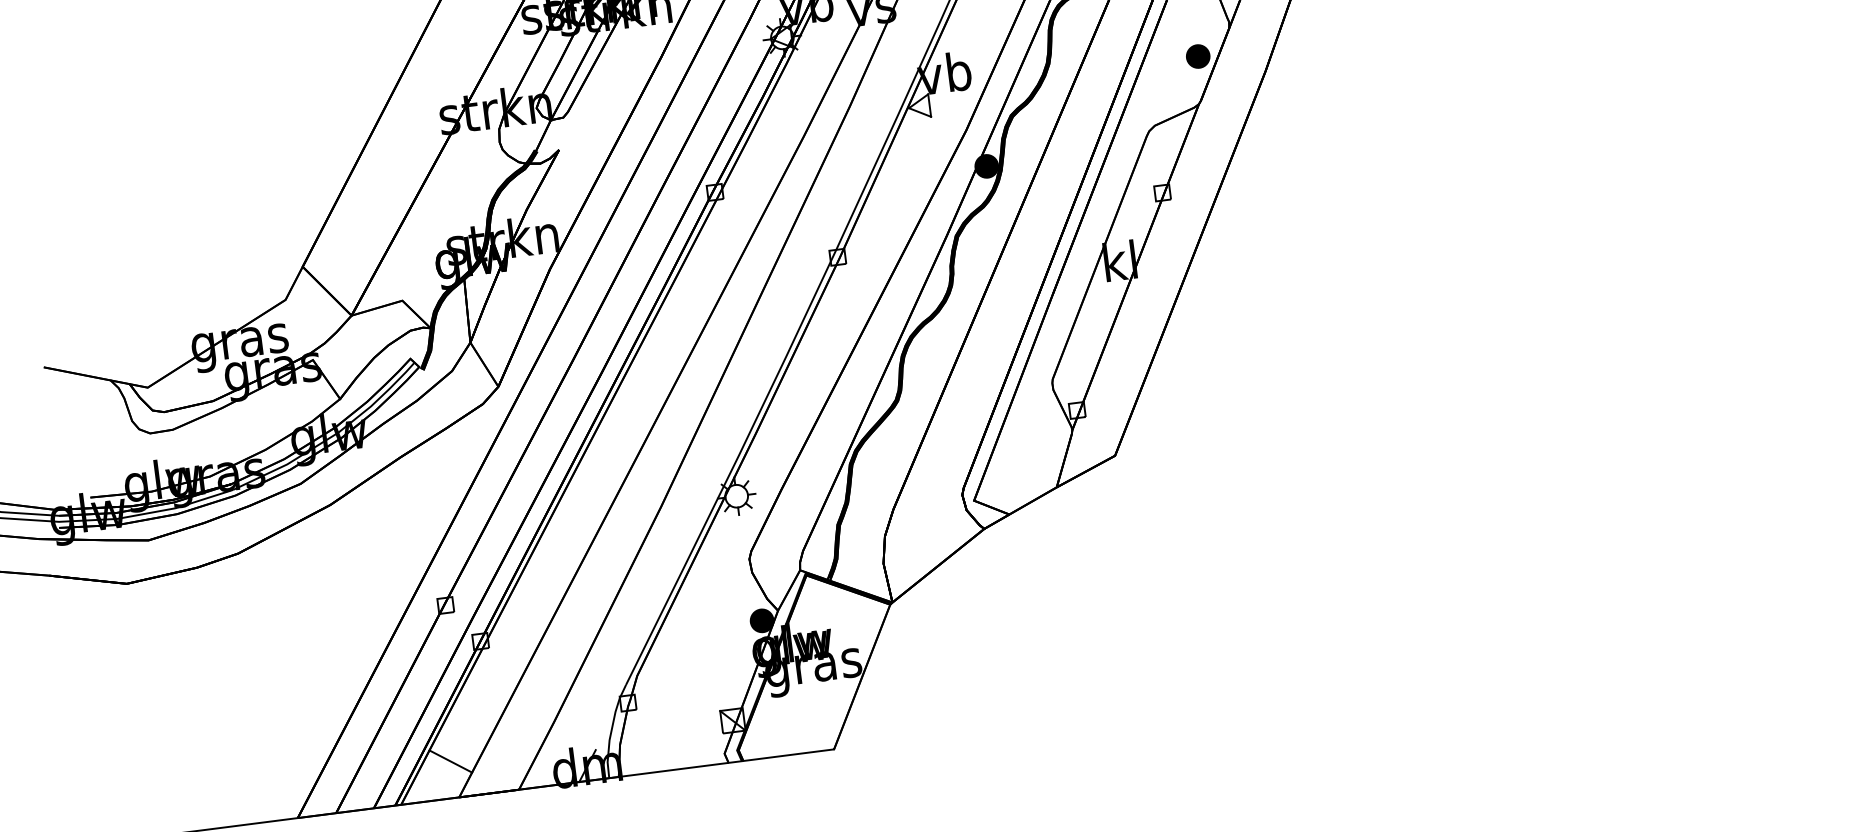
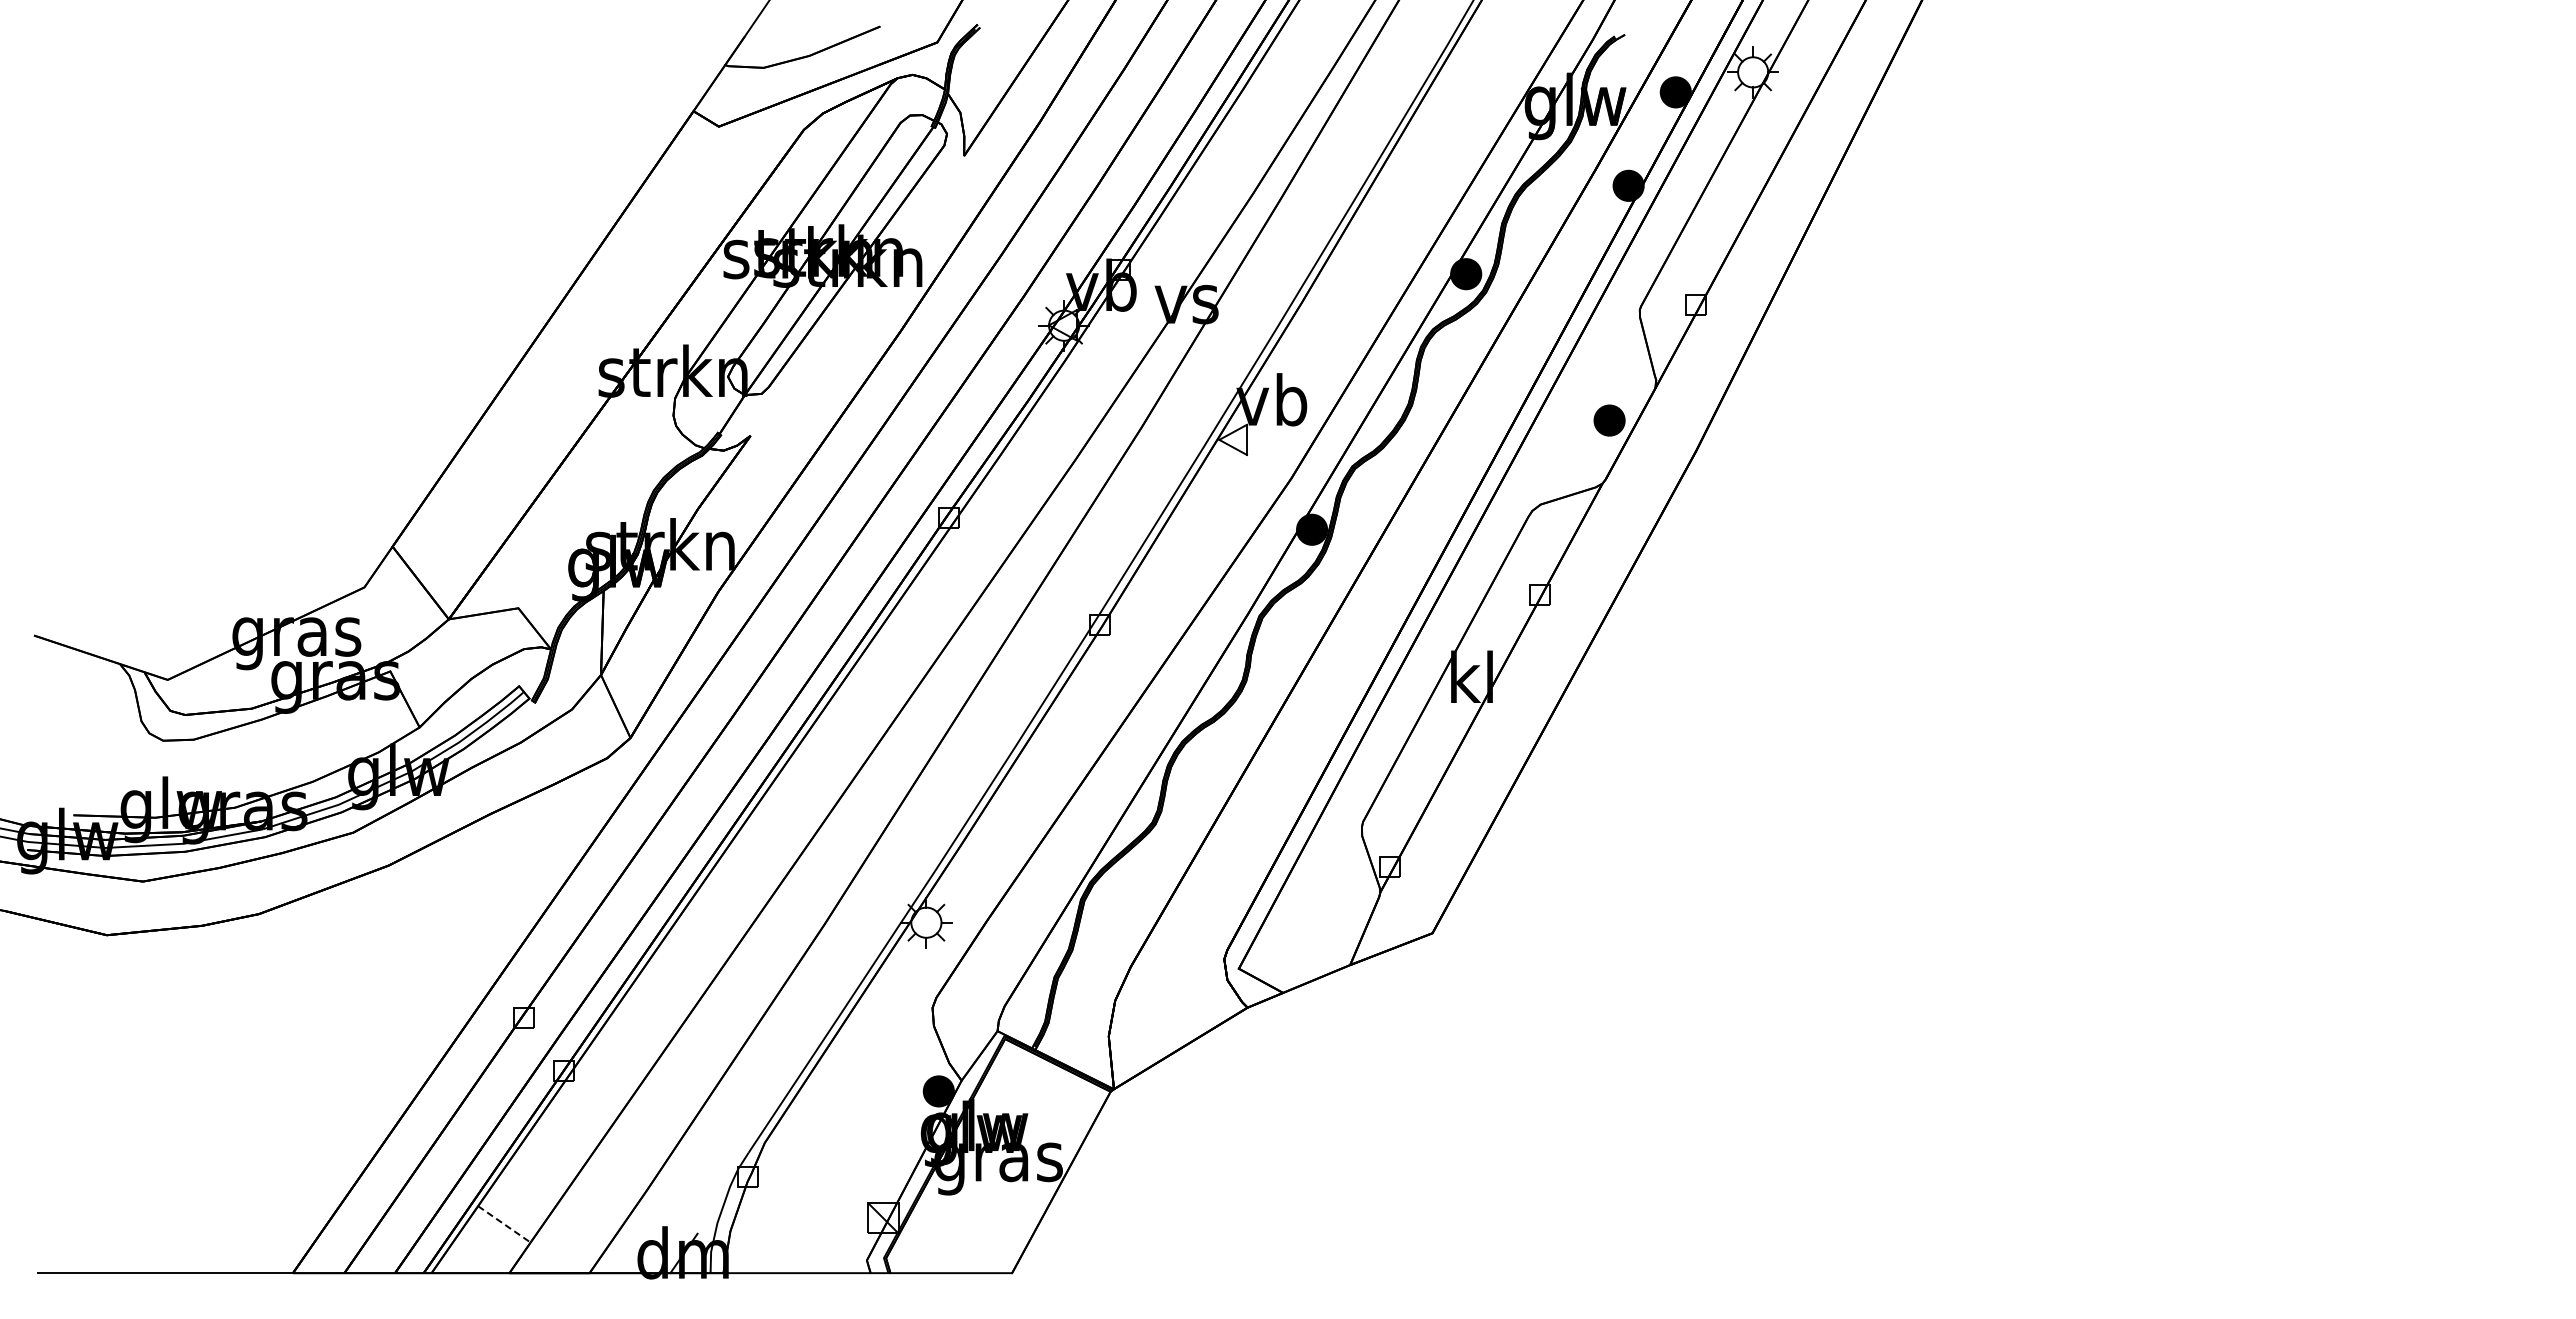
line: (450, 761) -> (504, 1224), solid -> dashed

